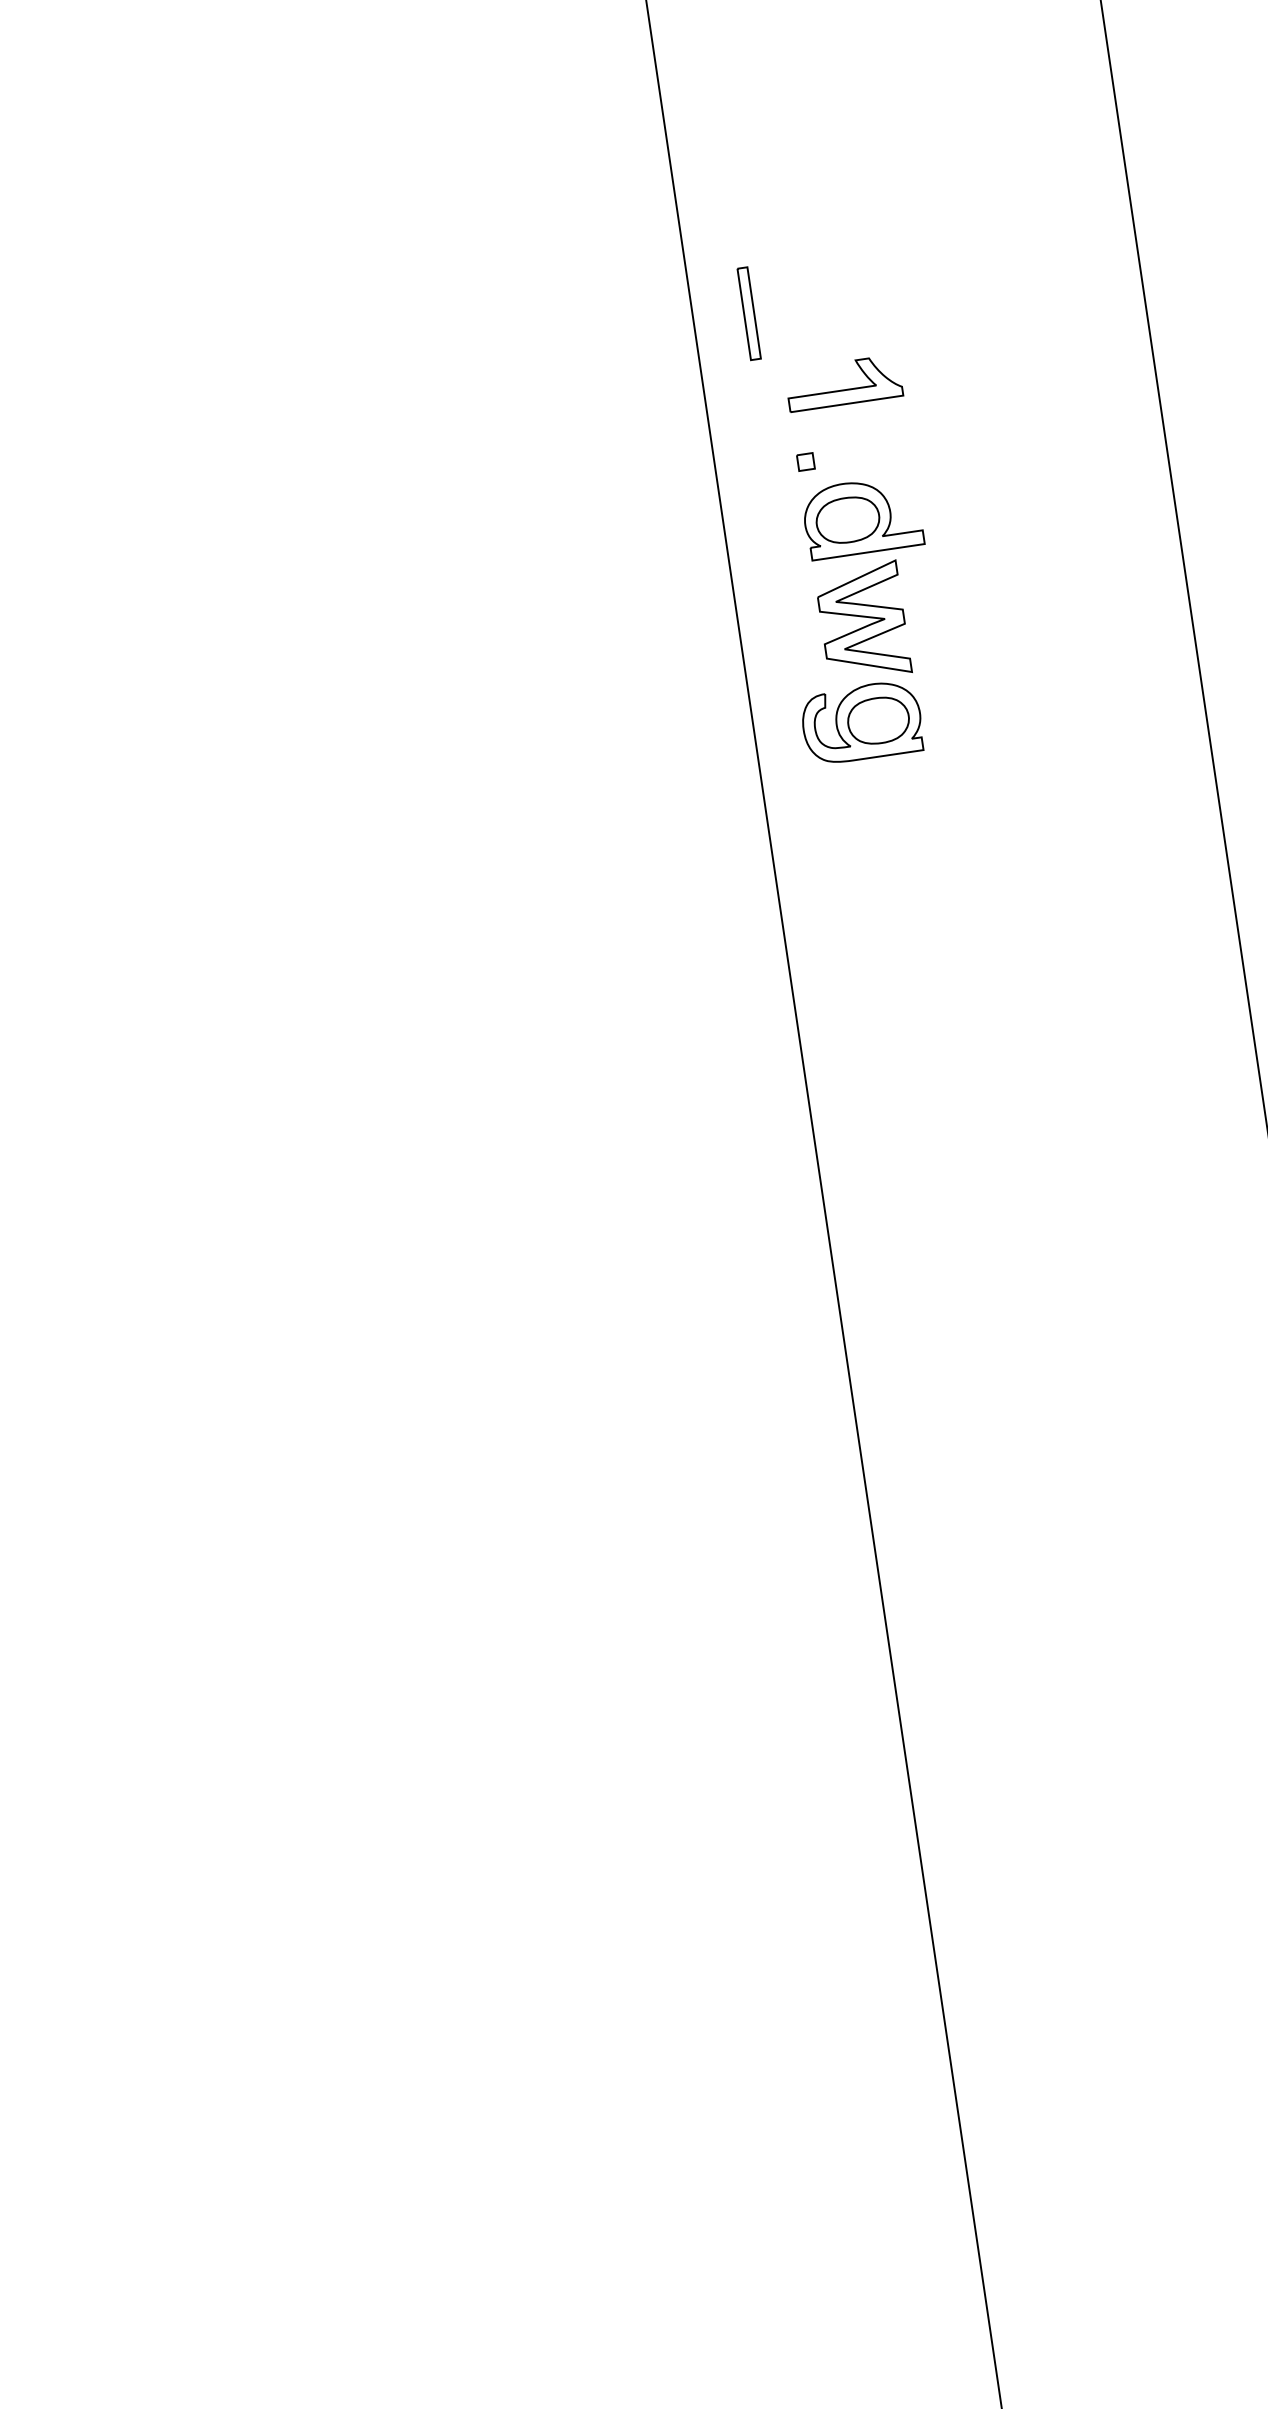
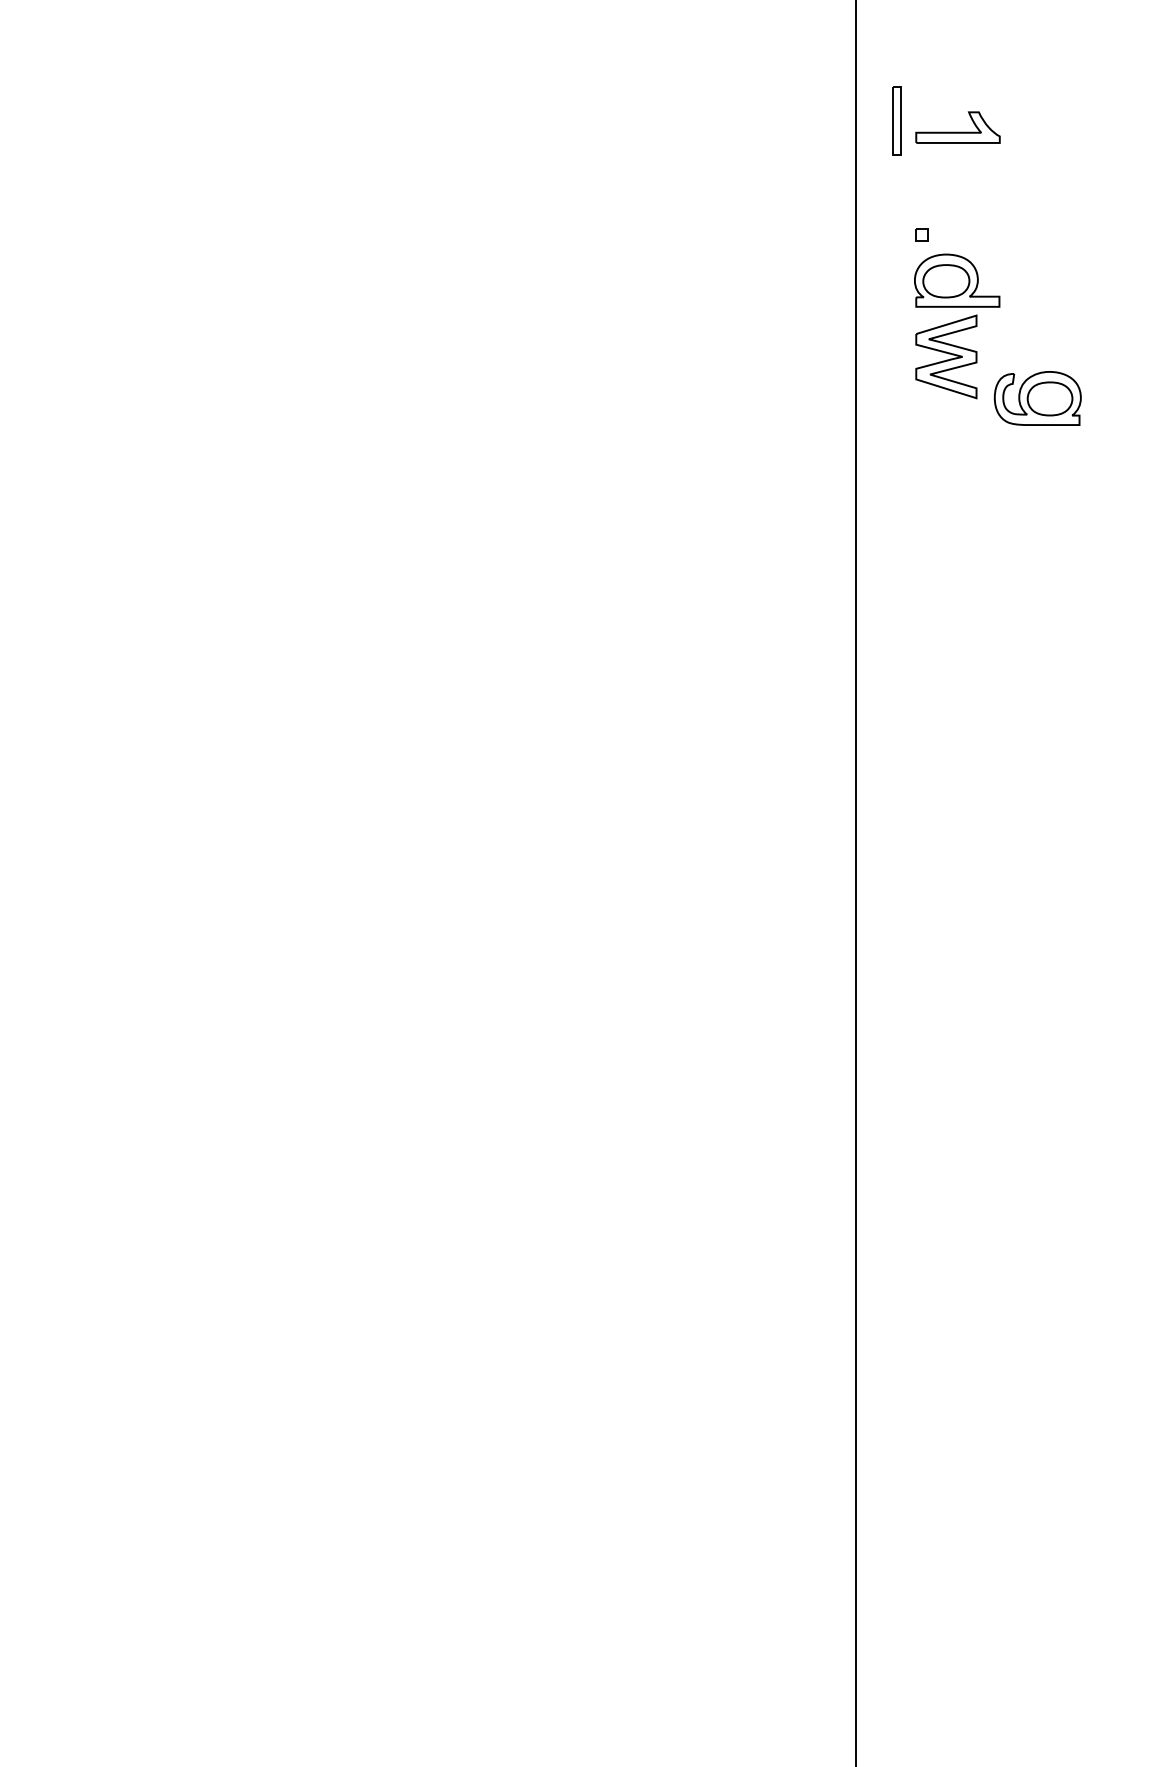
part: (843, 383) -> (957, 127), moved
part: (861, 722) -> (1037, 398), moved

